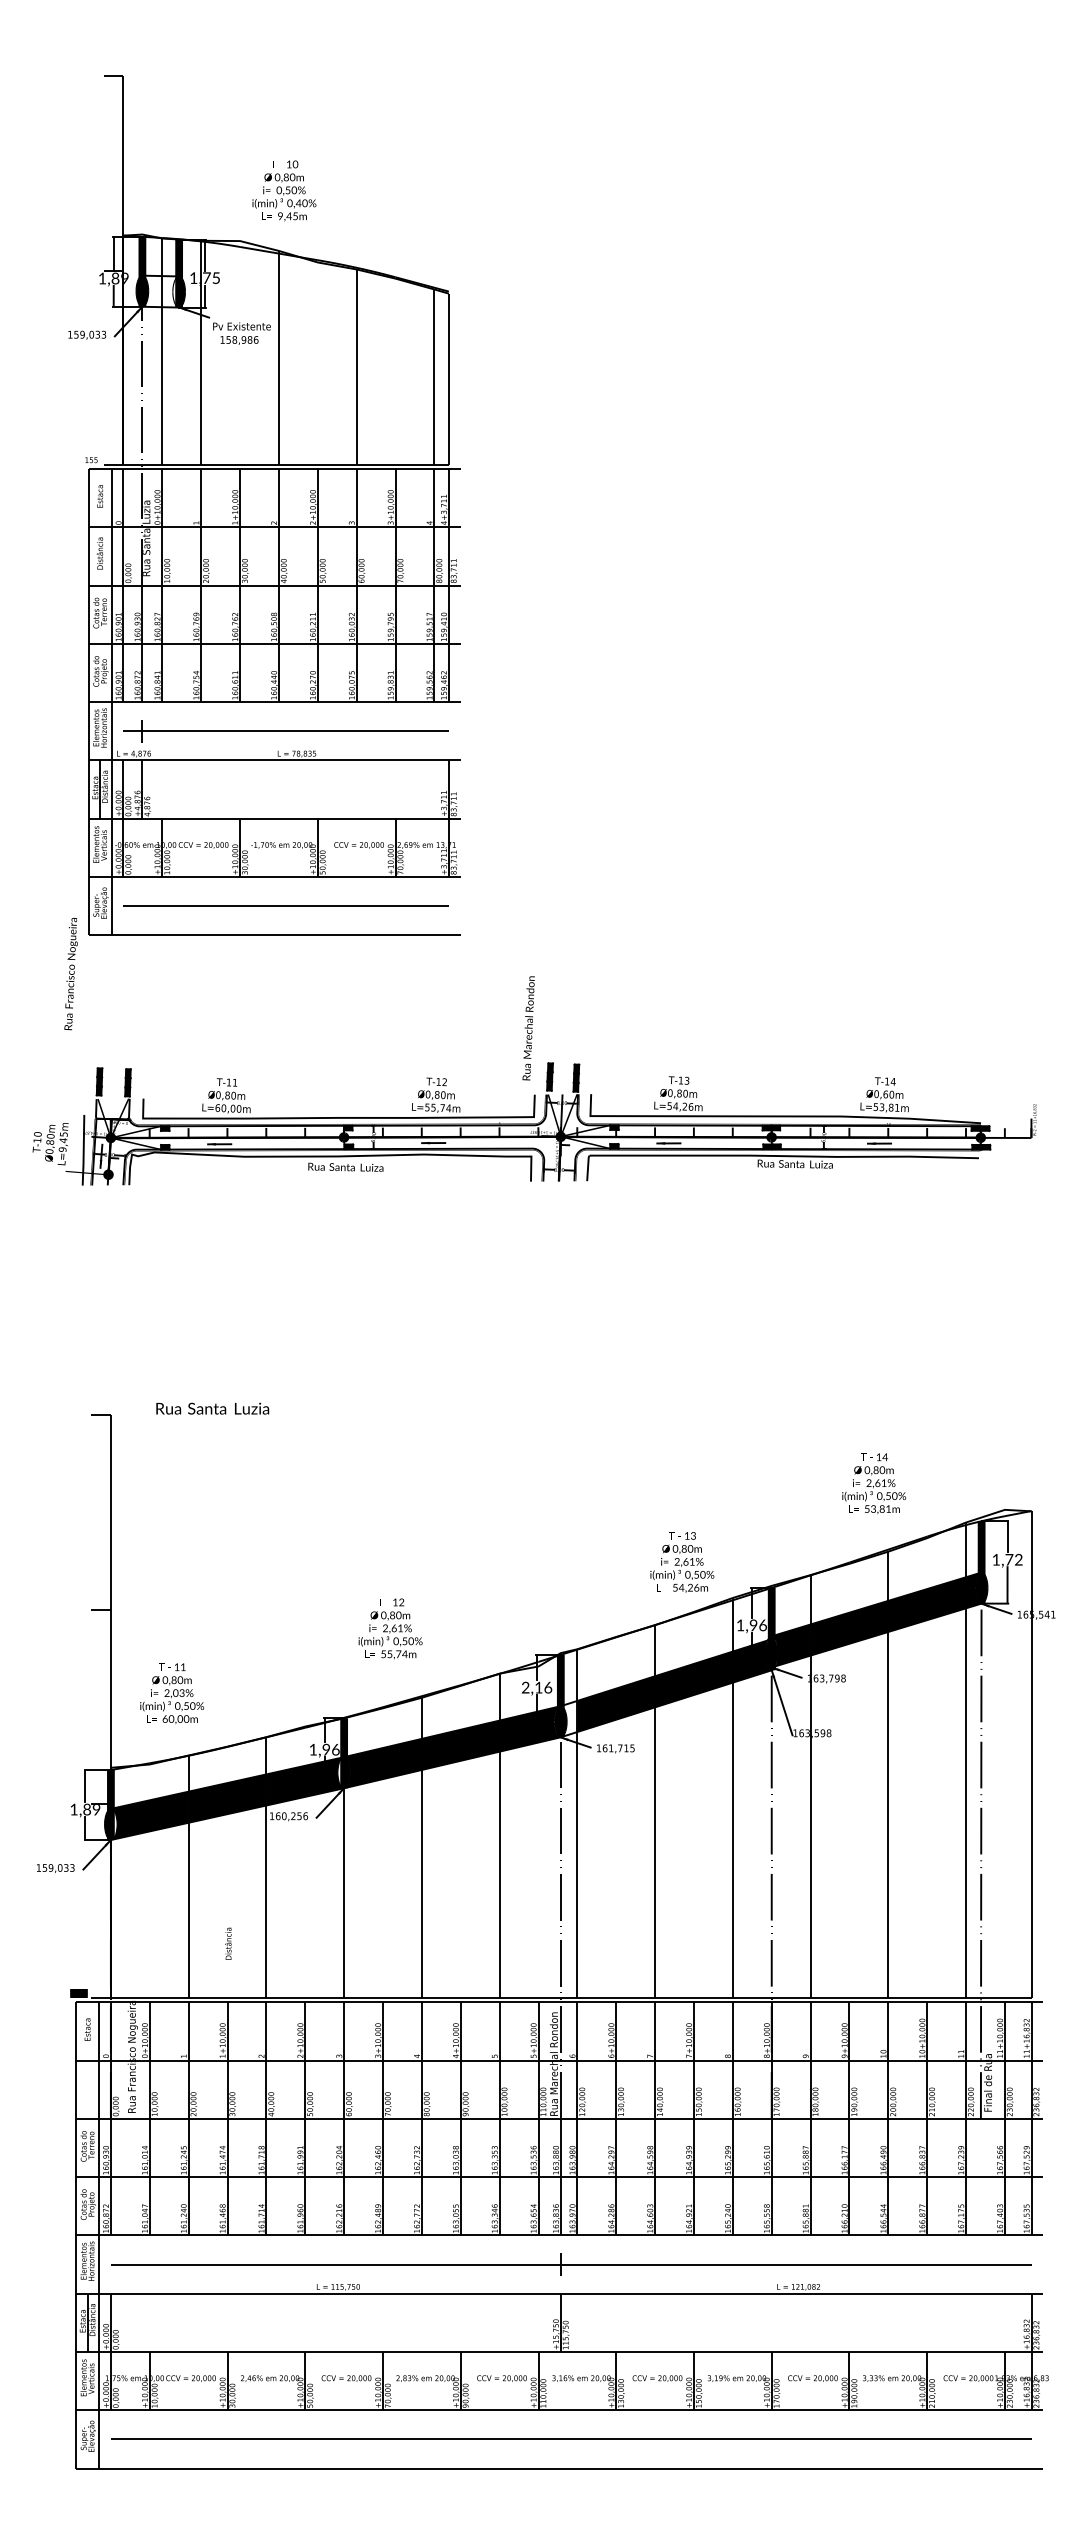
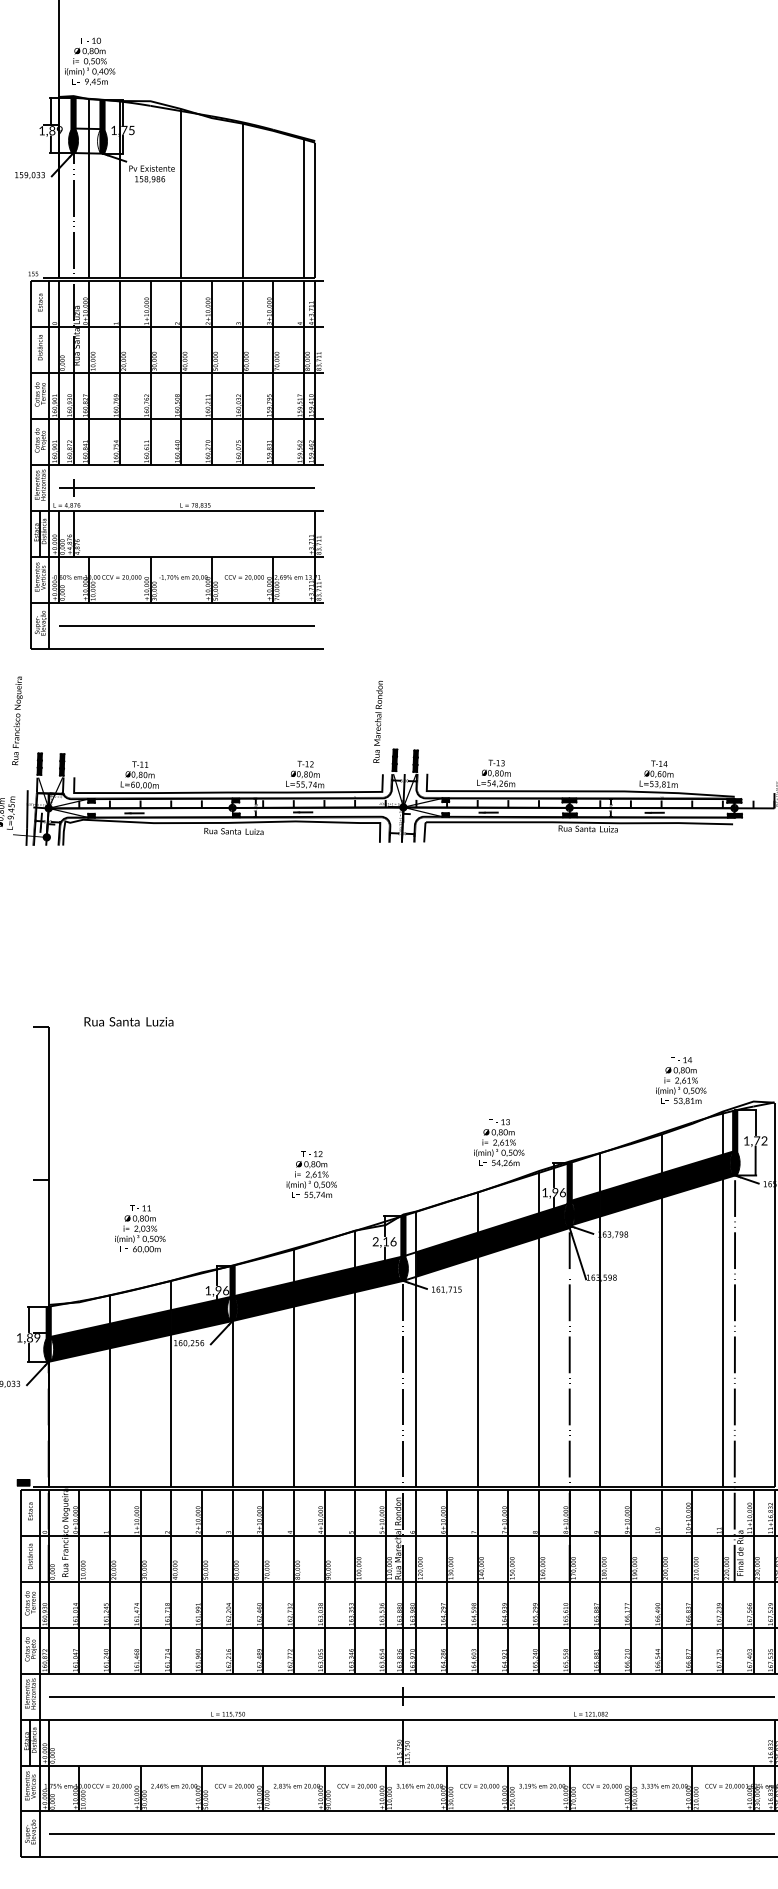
text: (284, 190) -> (90, 61), moved
text: (70, 974) -> (16, 721), moved
text: (874, 1483) -> (681, 1080), moved
text: (390, 1628) -> (311, 1174), moved
text: (172, 1693) -> (140, 1228), moved
text: (228, 1943) -> (30, 1556), moved

